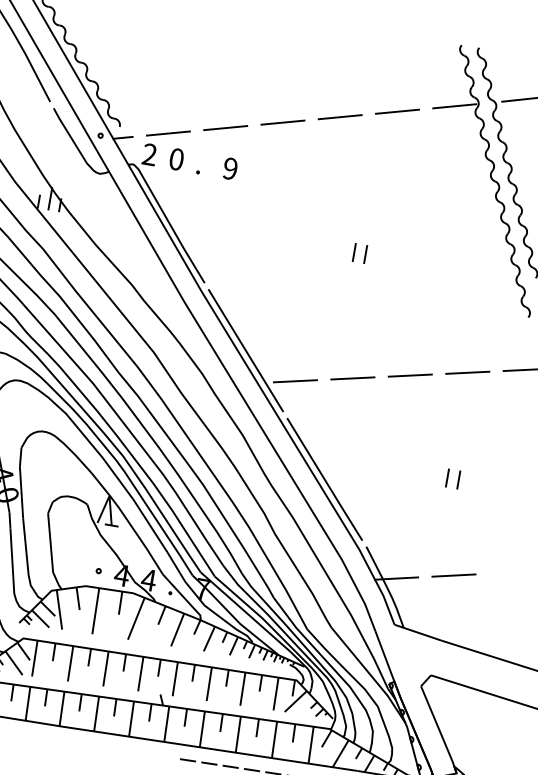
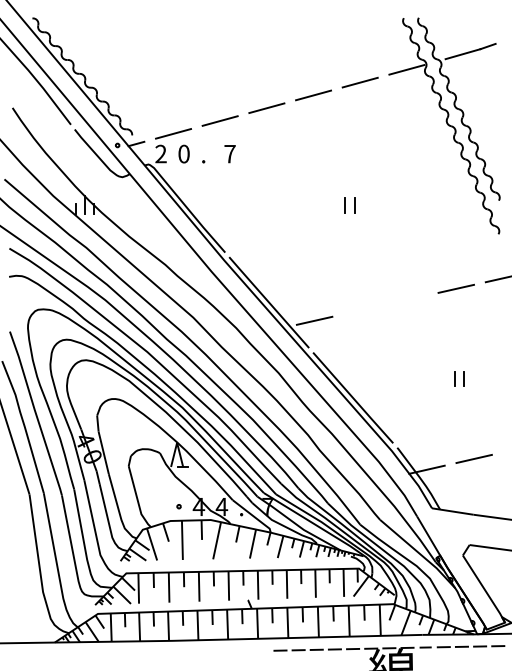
text: (229, 167) -> (229, 153), 9 -> 7
line: (409, 375) -> (408, 299), removed
line: (352, 378) -> (361, 310), removed

